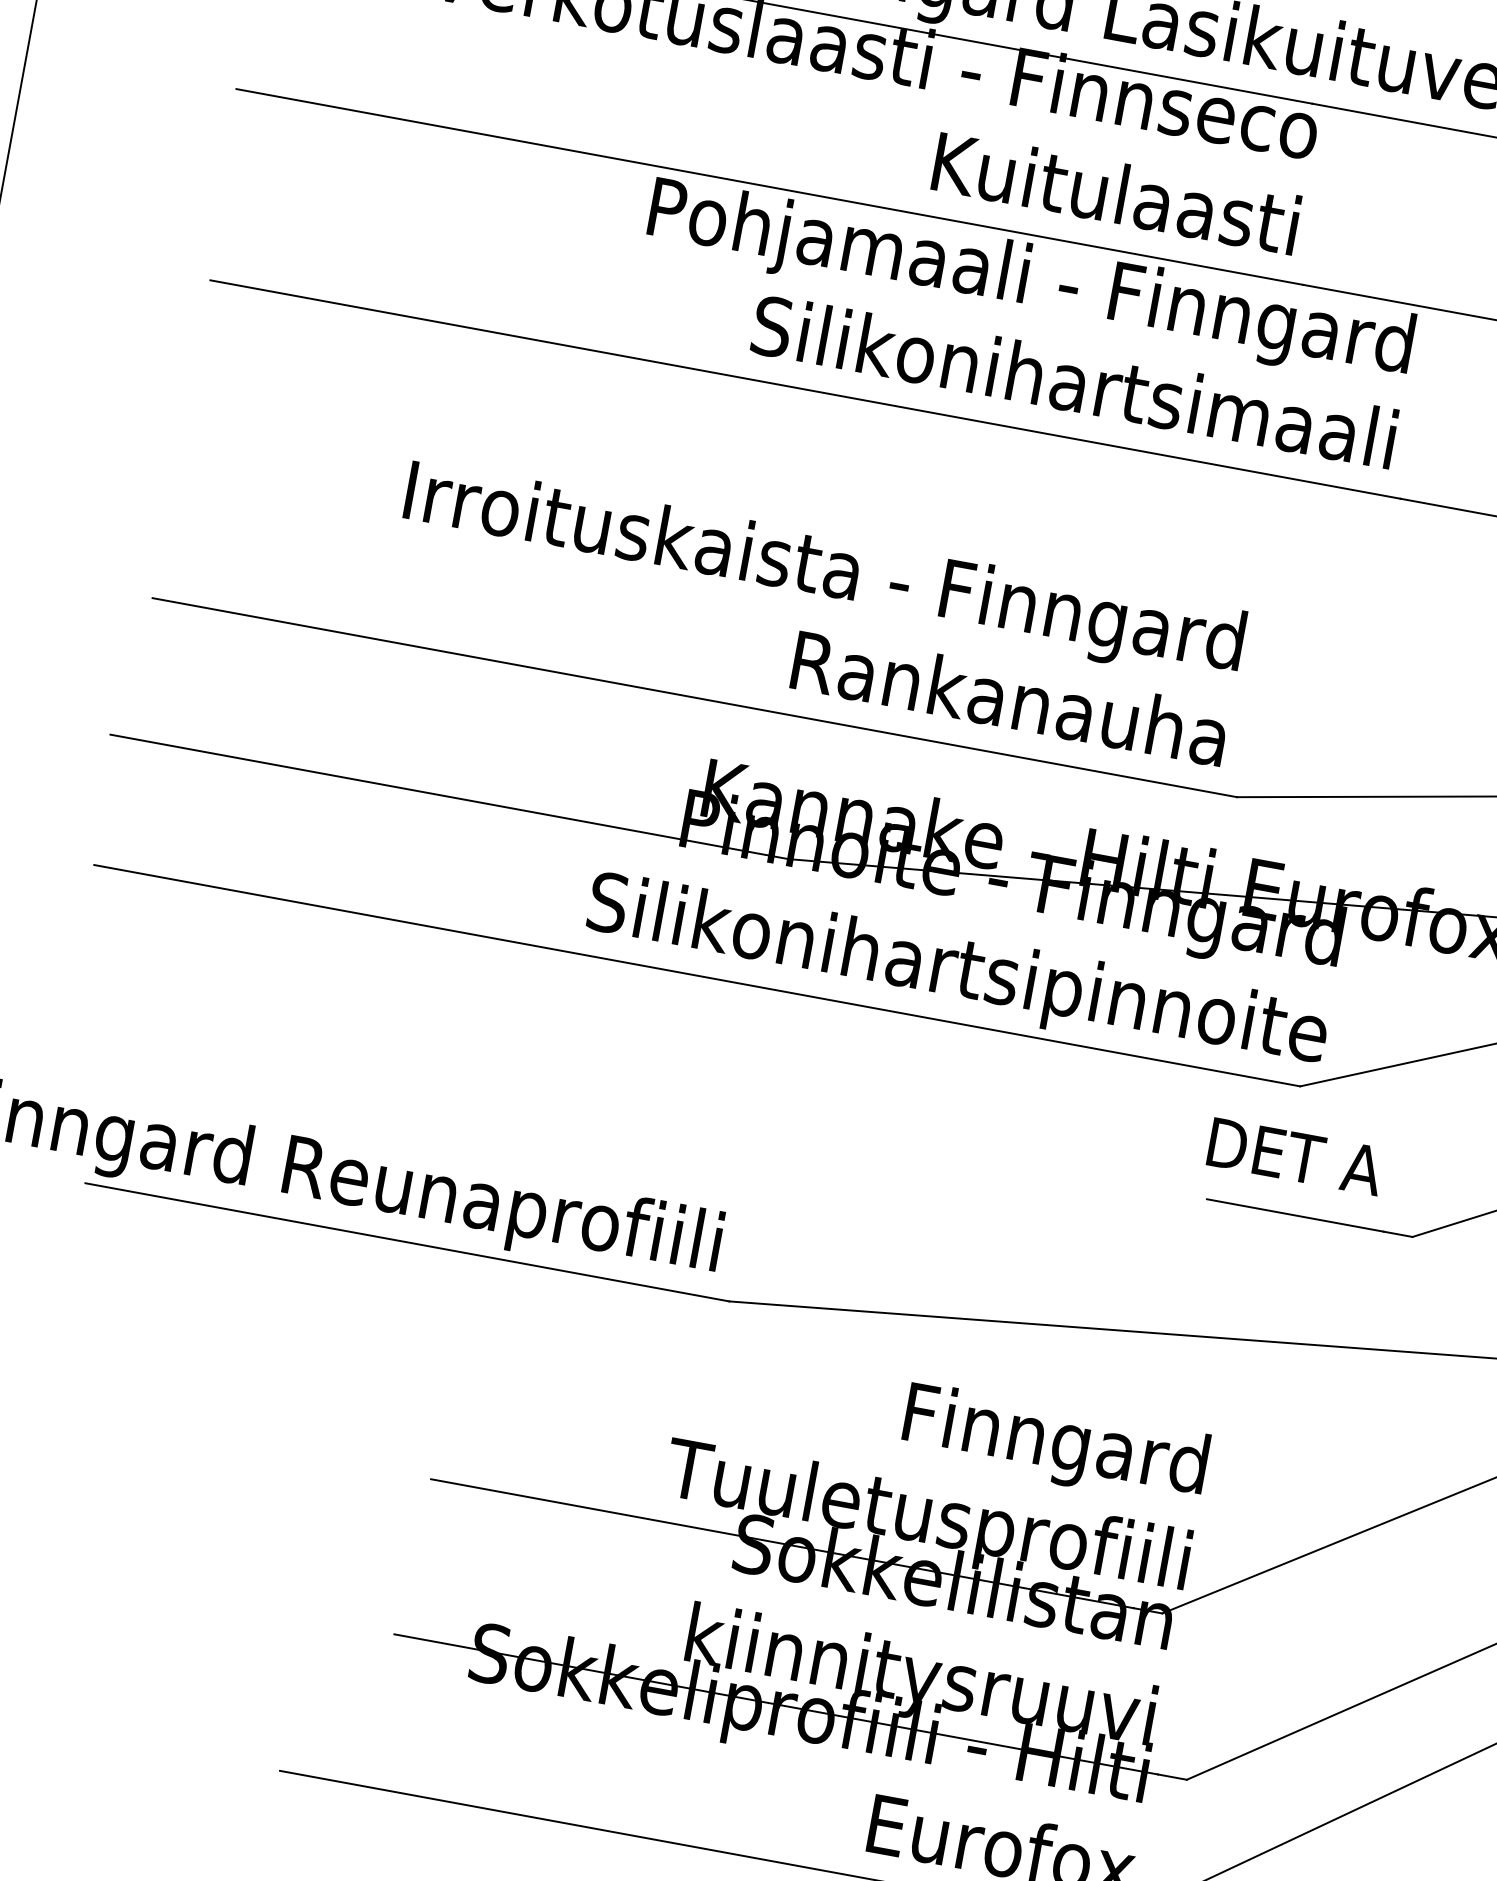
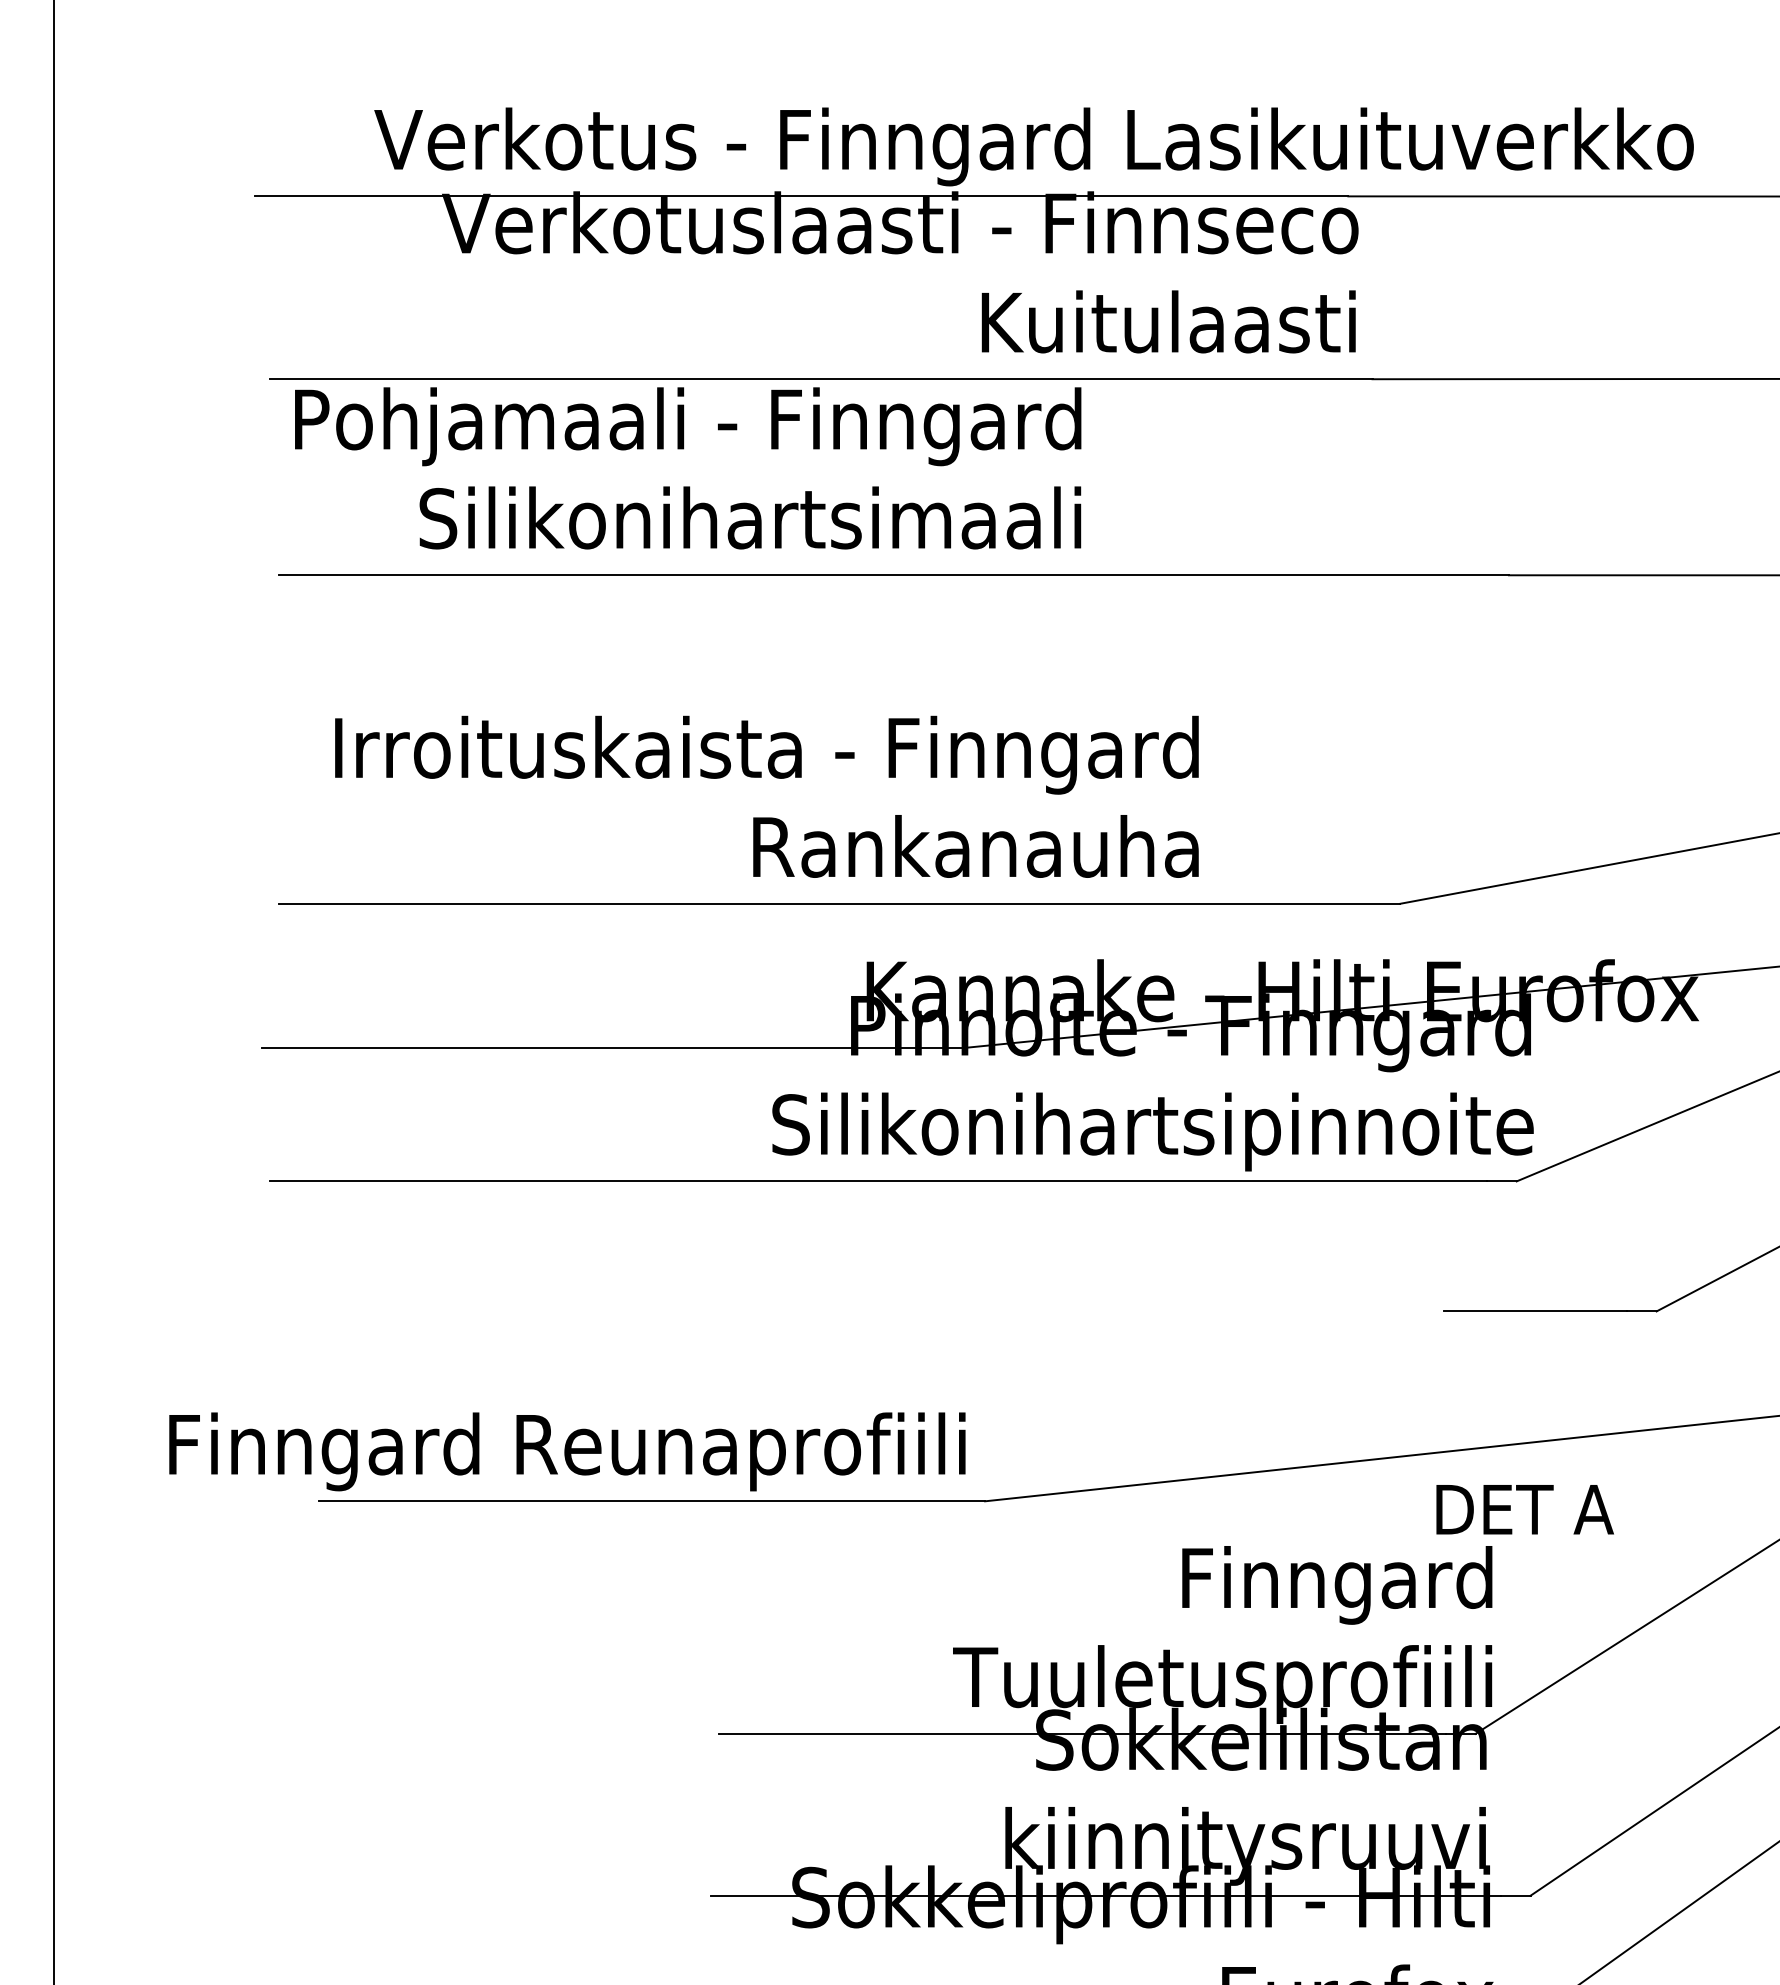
text: (1023, 322) -> (688, 468), moved
text: (816, 612) -> (766, 796), moved
text: (1295, 1156) -> (1524, 1509), moved

